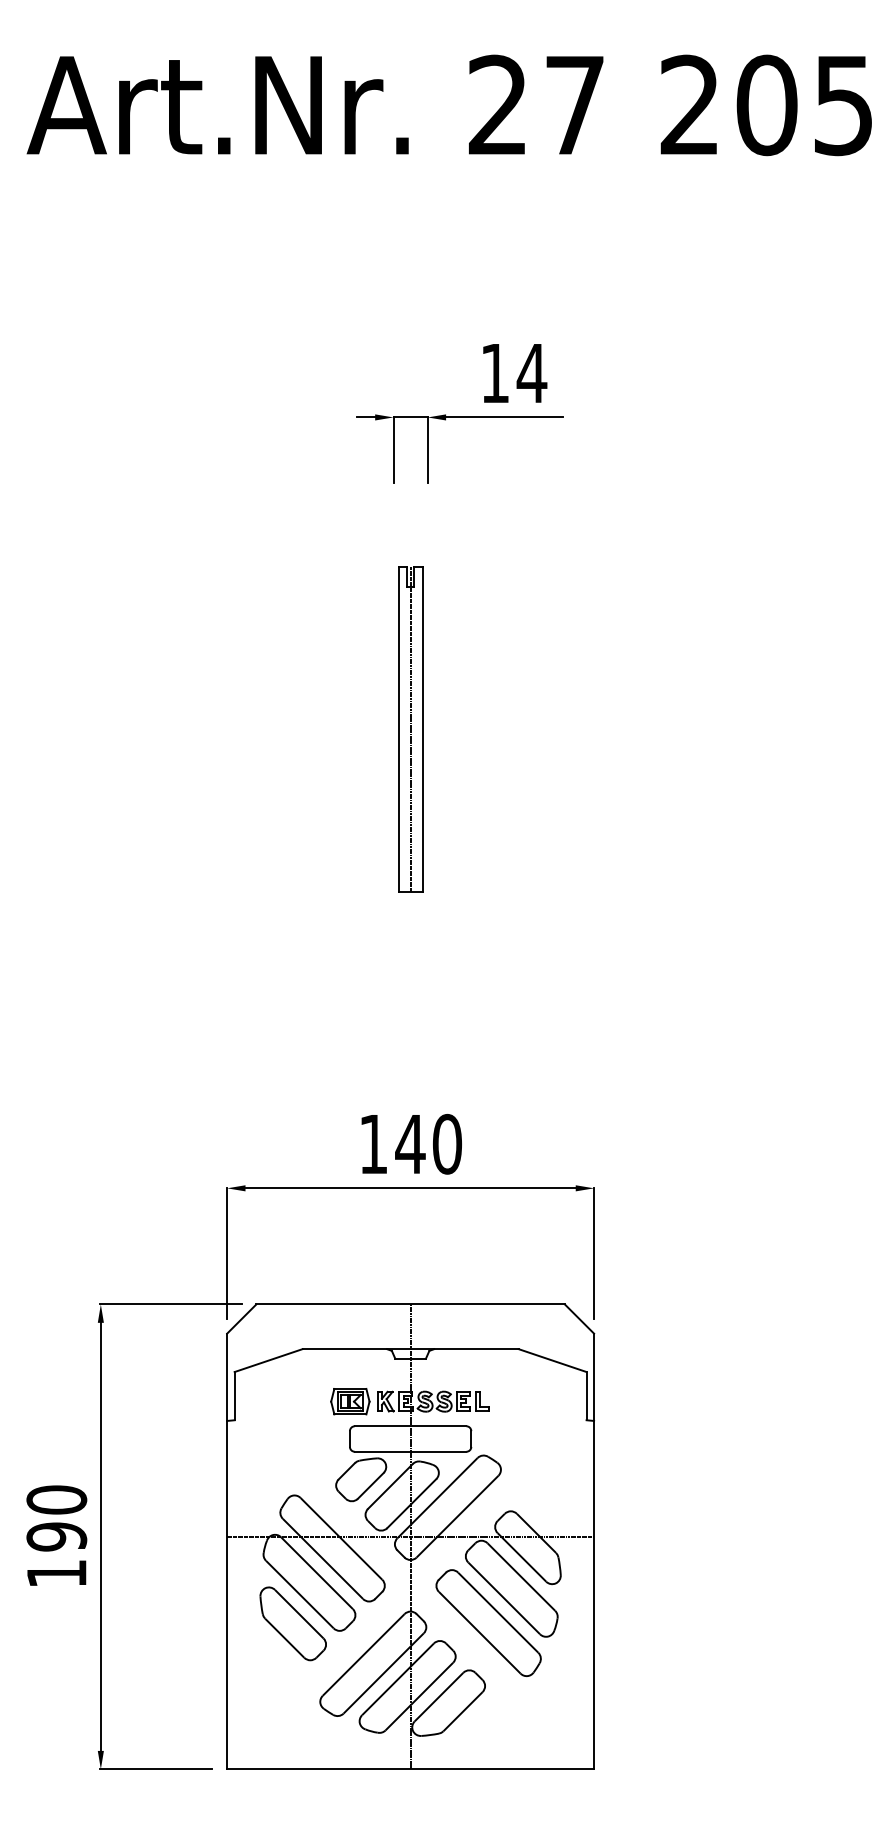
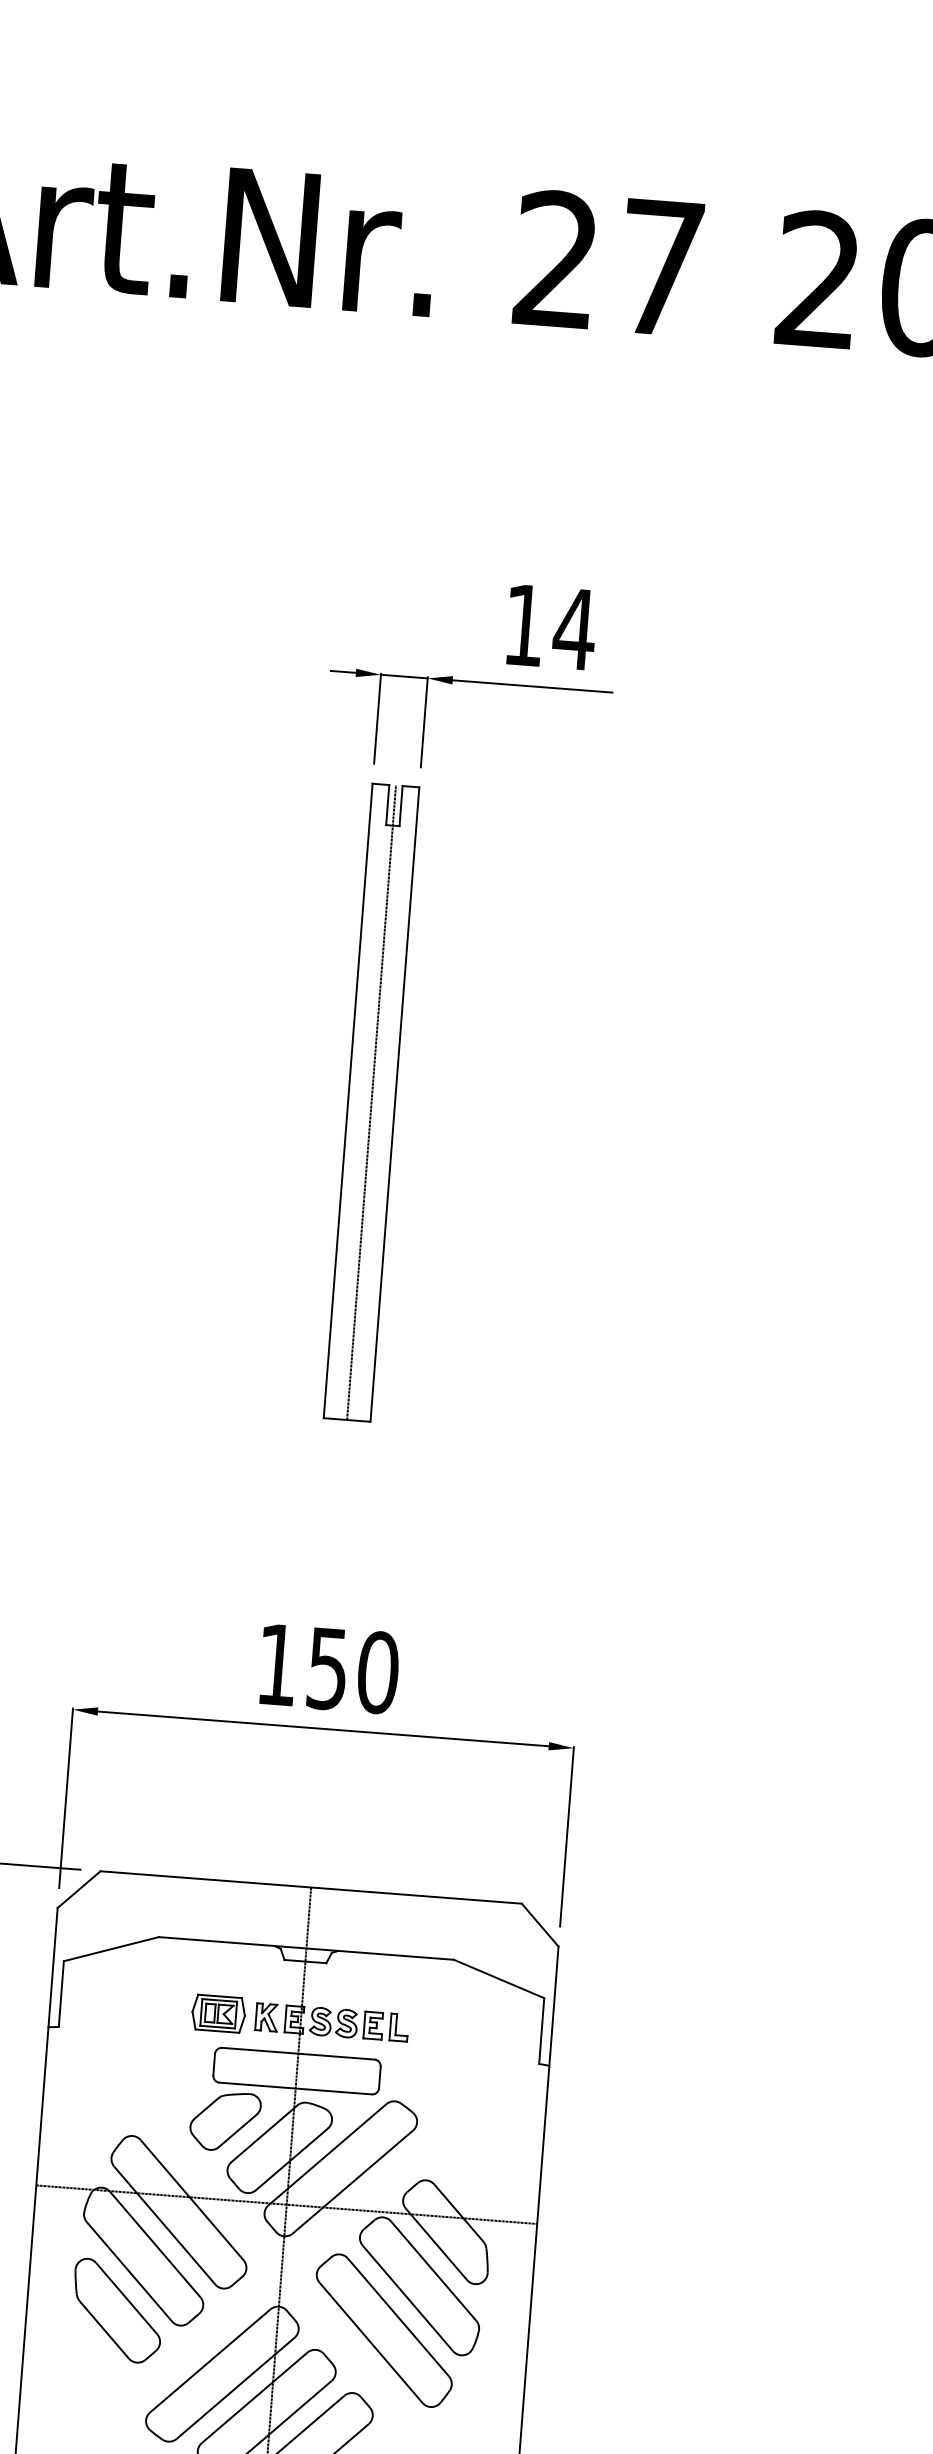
part: (410, 729) -> (371, 1102), size x1.43
text: (410, 1144) -> (327, 1669), 140 -> 150

